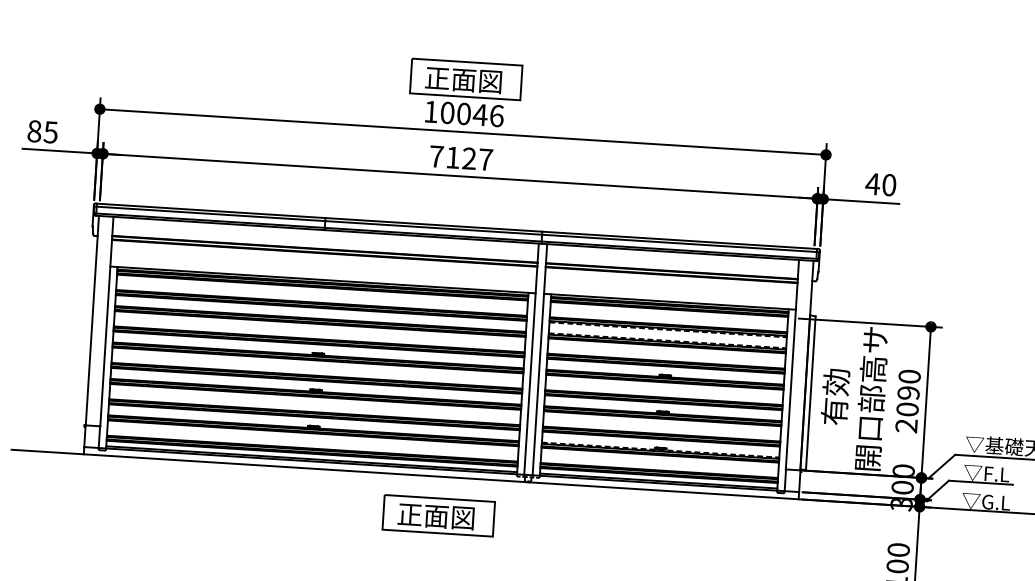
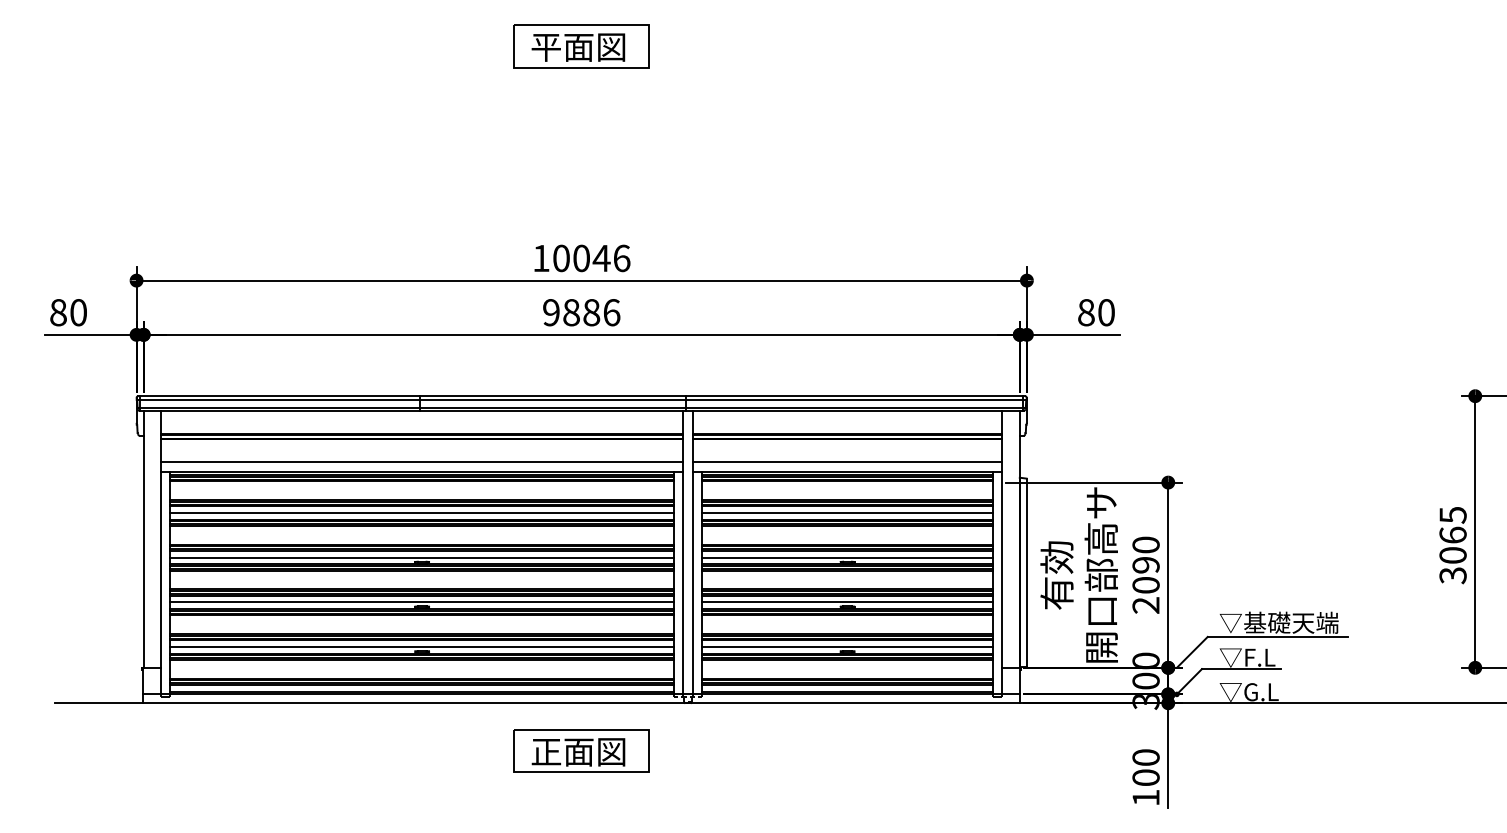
part: (466, 78) -> (581, 215), removed
text: (50, 132) -> (78, 312), 85 -> 80
text: (461, 158) -> (581, 312), 7127 -> 9886
text: (873, 183) -> (1086, 312), 40 -> 80
line: (322, 271) -> (421, 461), added
line: (670, 293) -> (847, 461), added
line: (321, 313) -> (422, 513), added
line: (668, 329) -> (847, 506), dashed -> solid
line: (667, 335) -> (847, 513), added
line: (667, 340) -> (847, 519), dashed -> solid
line: (318, 349) -> (422, 557), added
line: (665, 371) -> (847, 557), added
line: (316, 386) -> (422, 602), added
line: (663, 408) -> (847, 602), added
line: (314, 423) -> (422, 647), added
line: (660, 444) -> (847, 647), added
line: (660, 449) -> (847, 653), dashed -> solid

